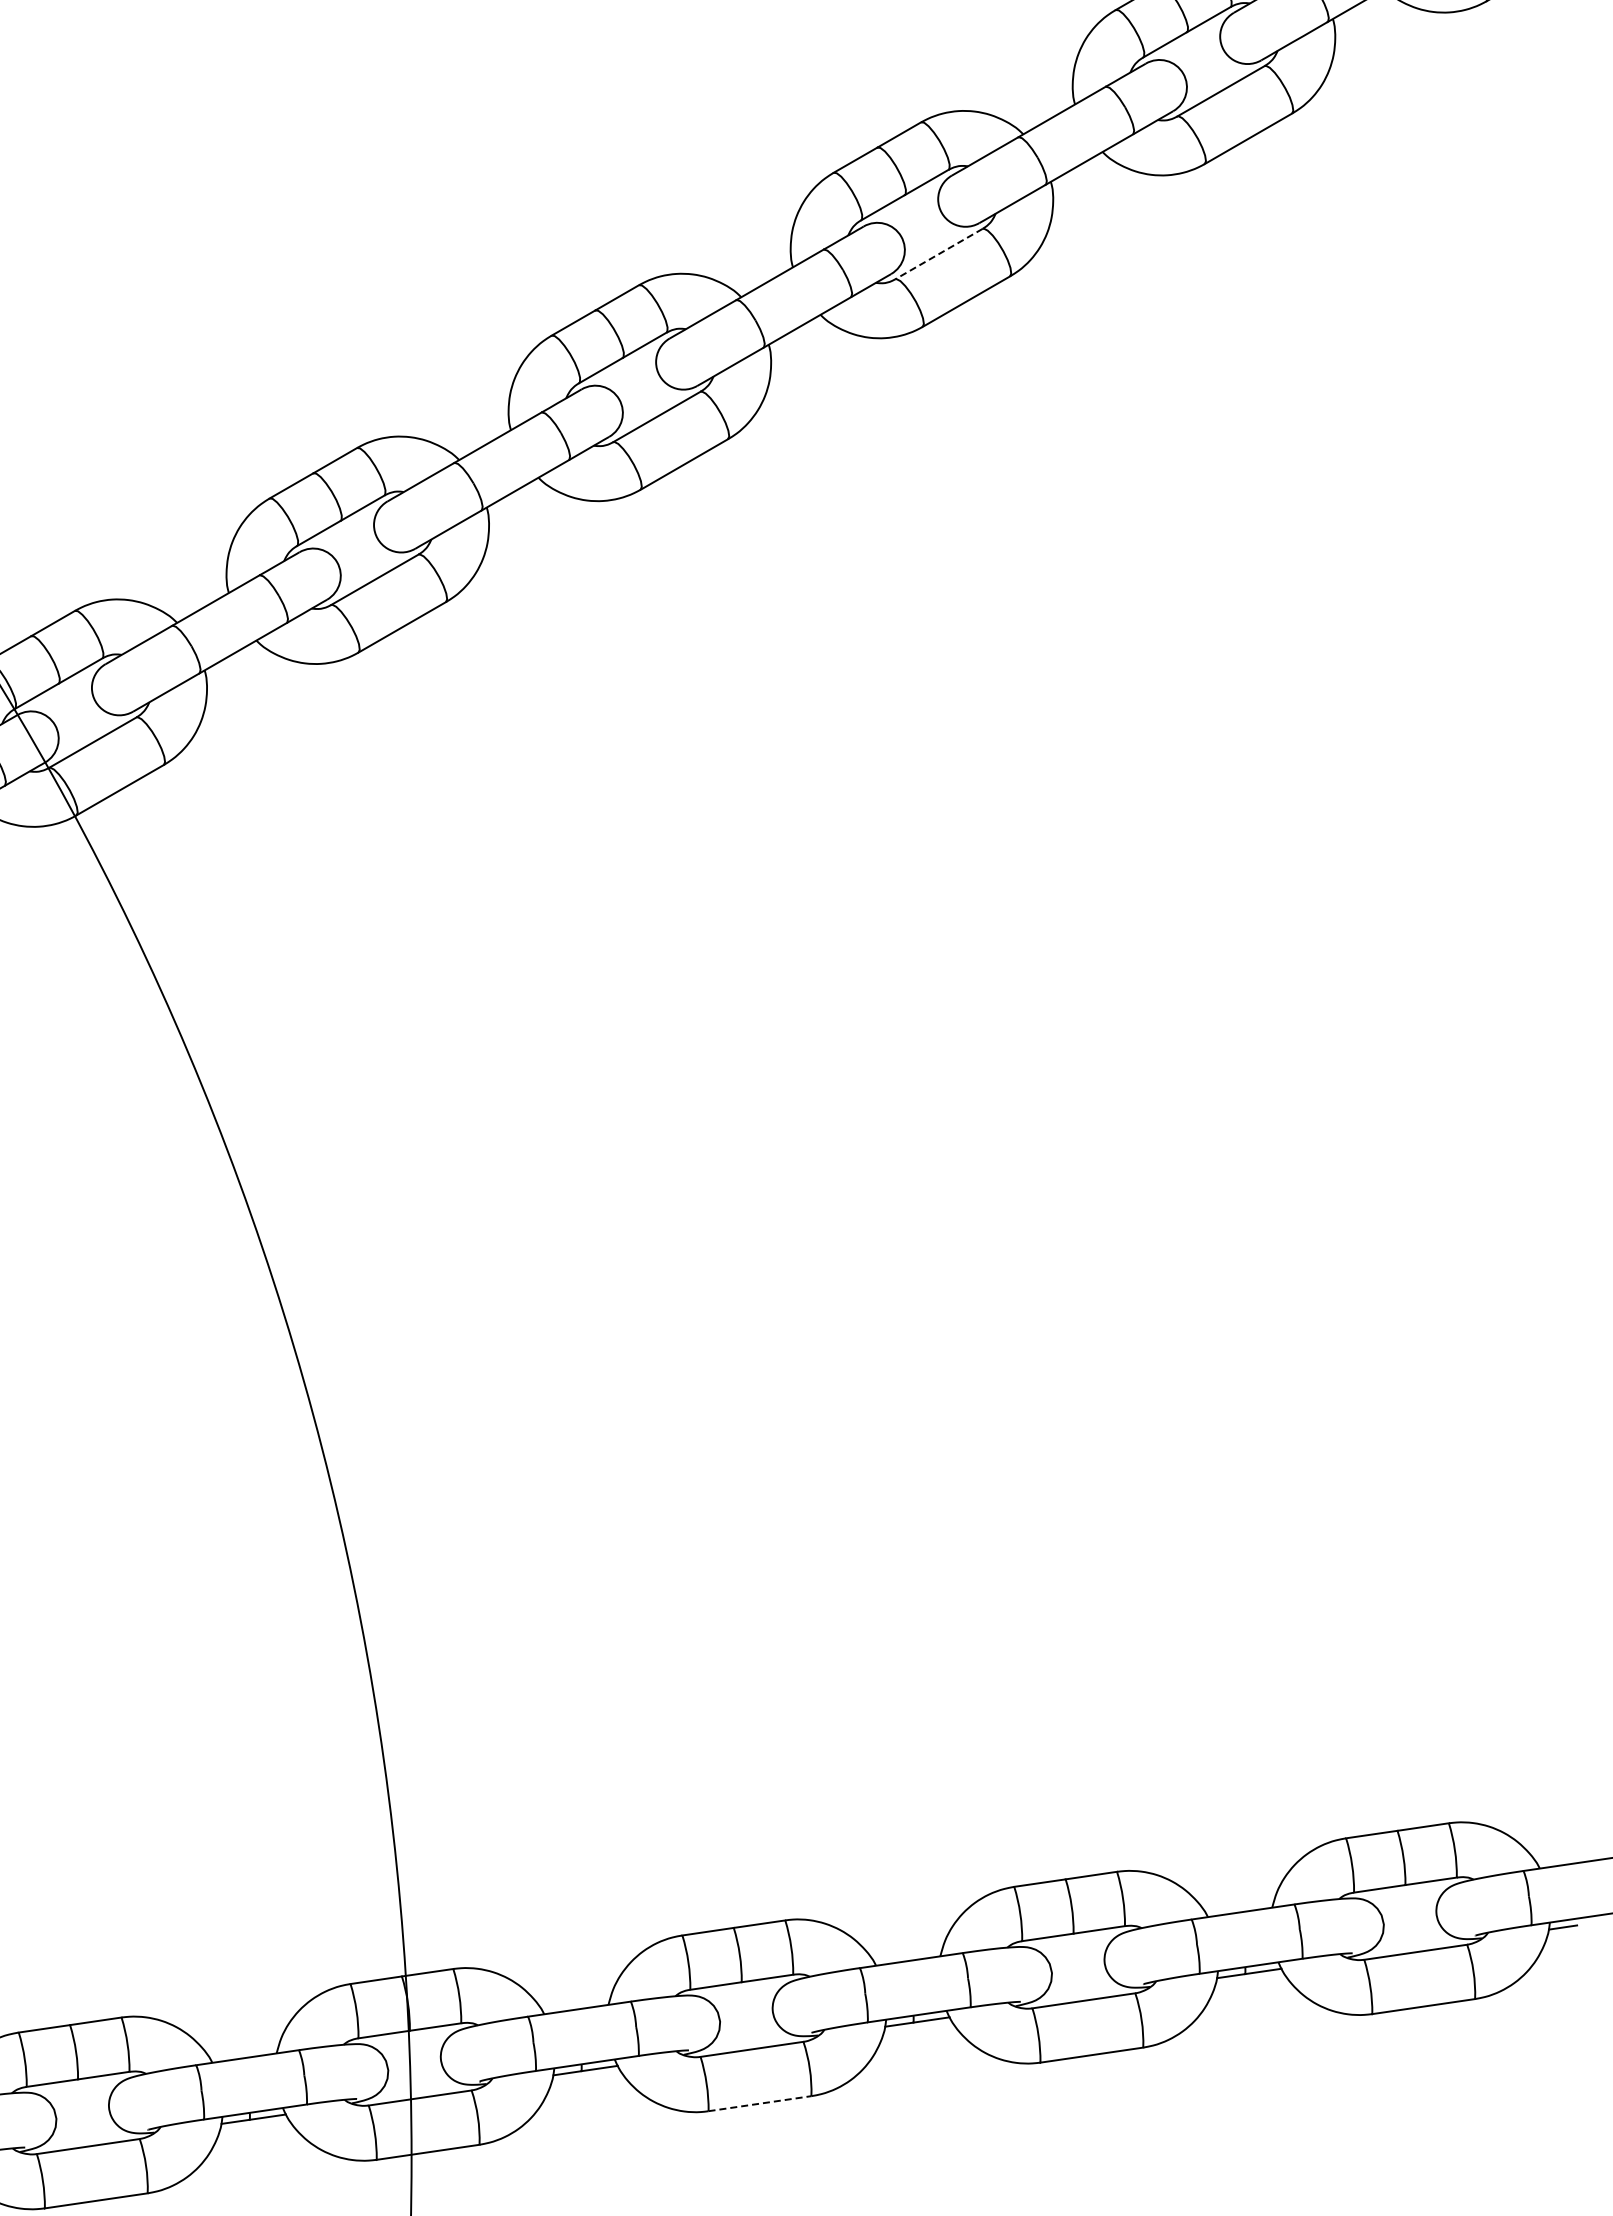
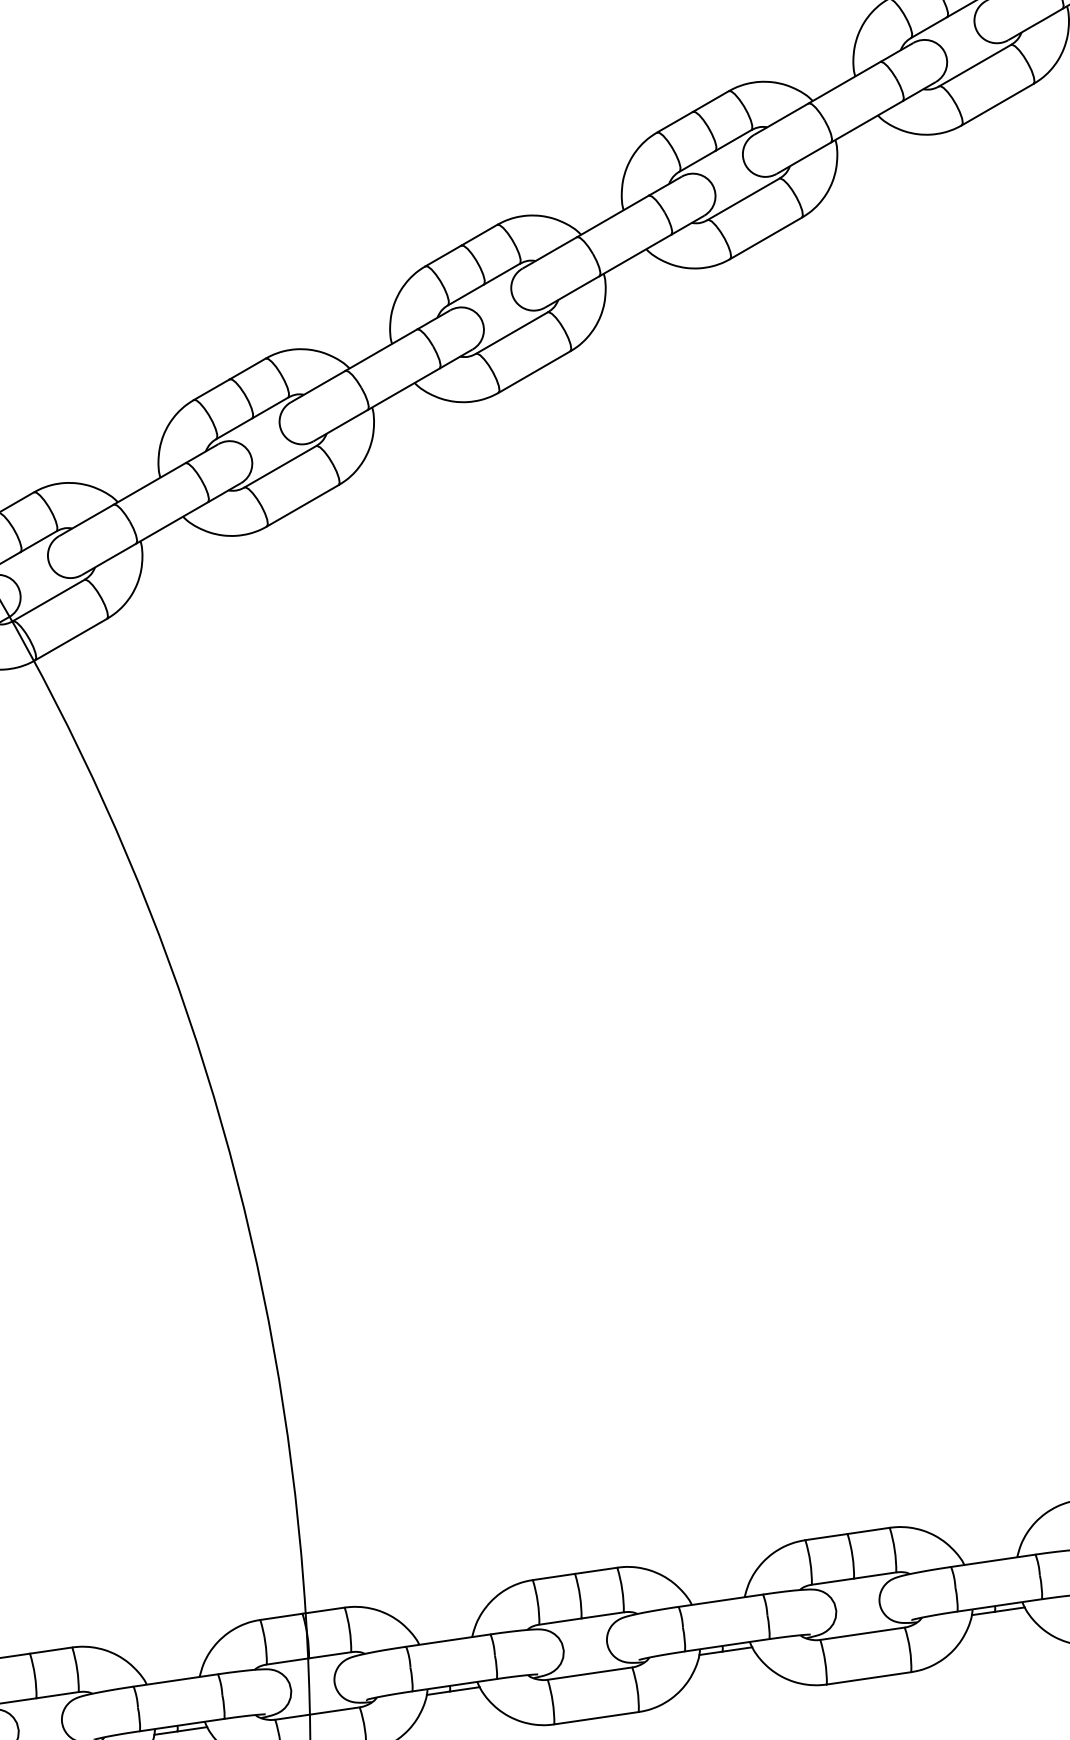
line: (938, 254) -> (743, 199), dashed -> solid
line: (759, 2103) -> (596, 1718), dashed -> solid

